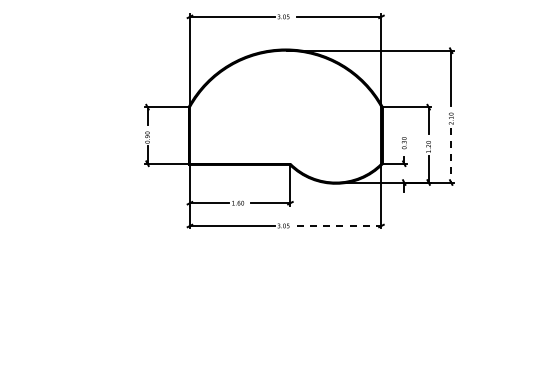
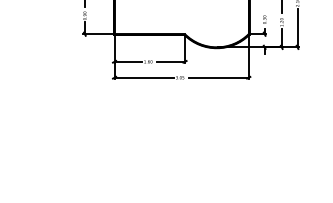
line: (451, 155) -> (297, 28), dashed -> solid
line: (339, 225) -> (219, 77), dashed -> solid

